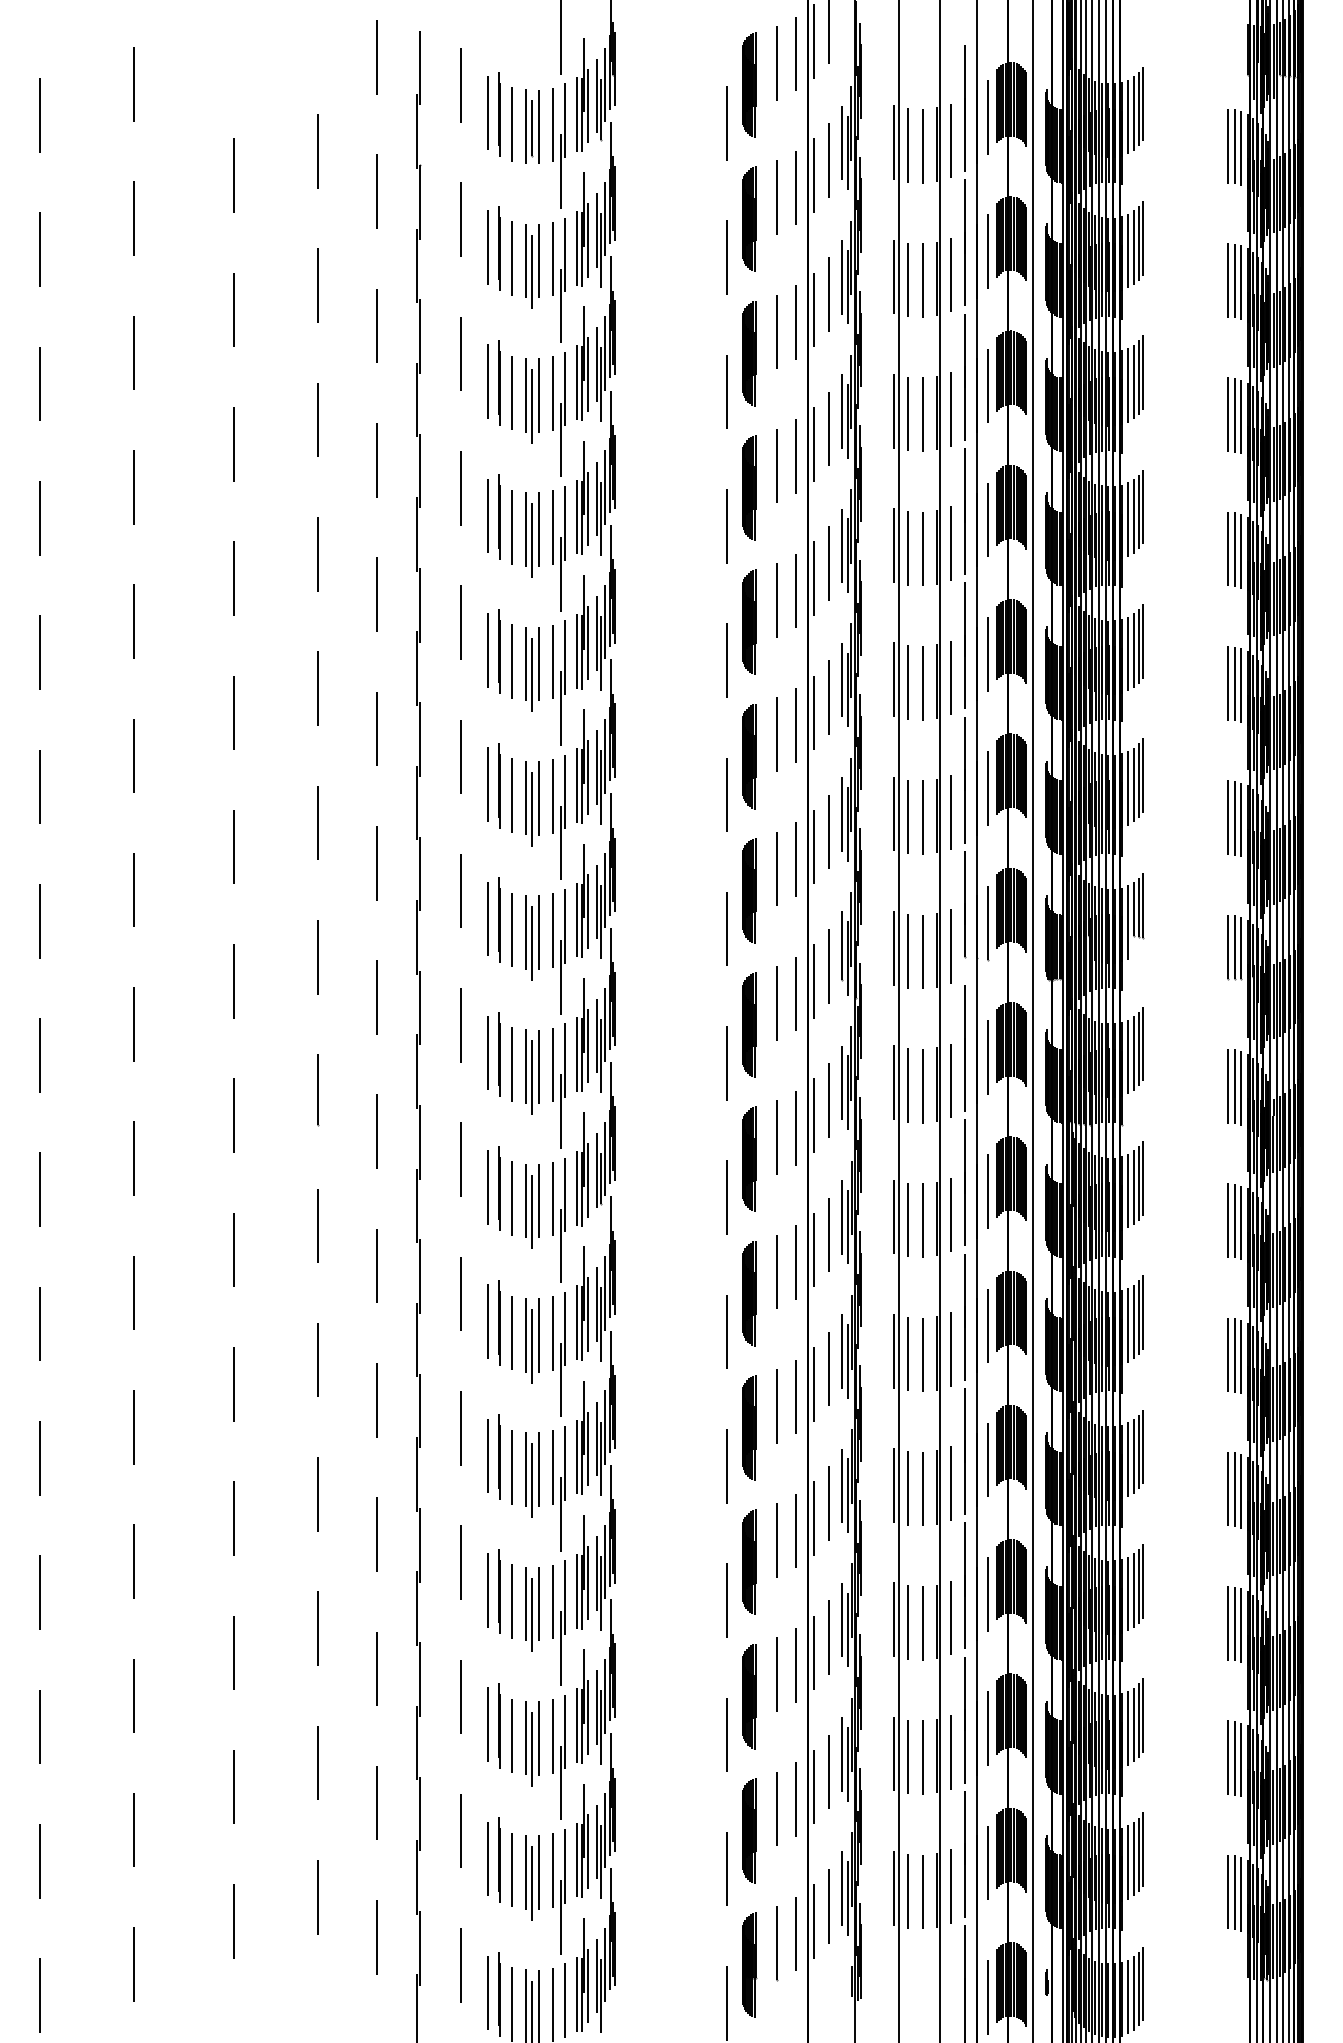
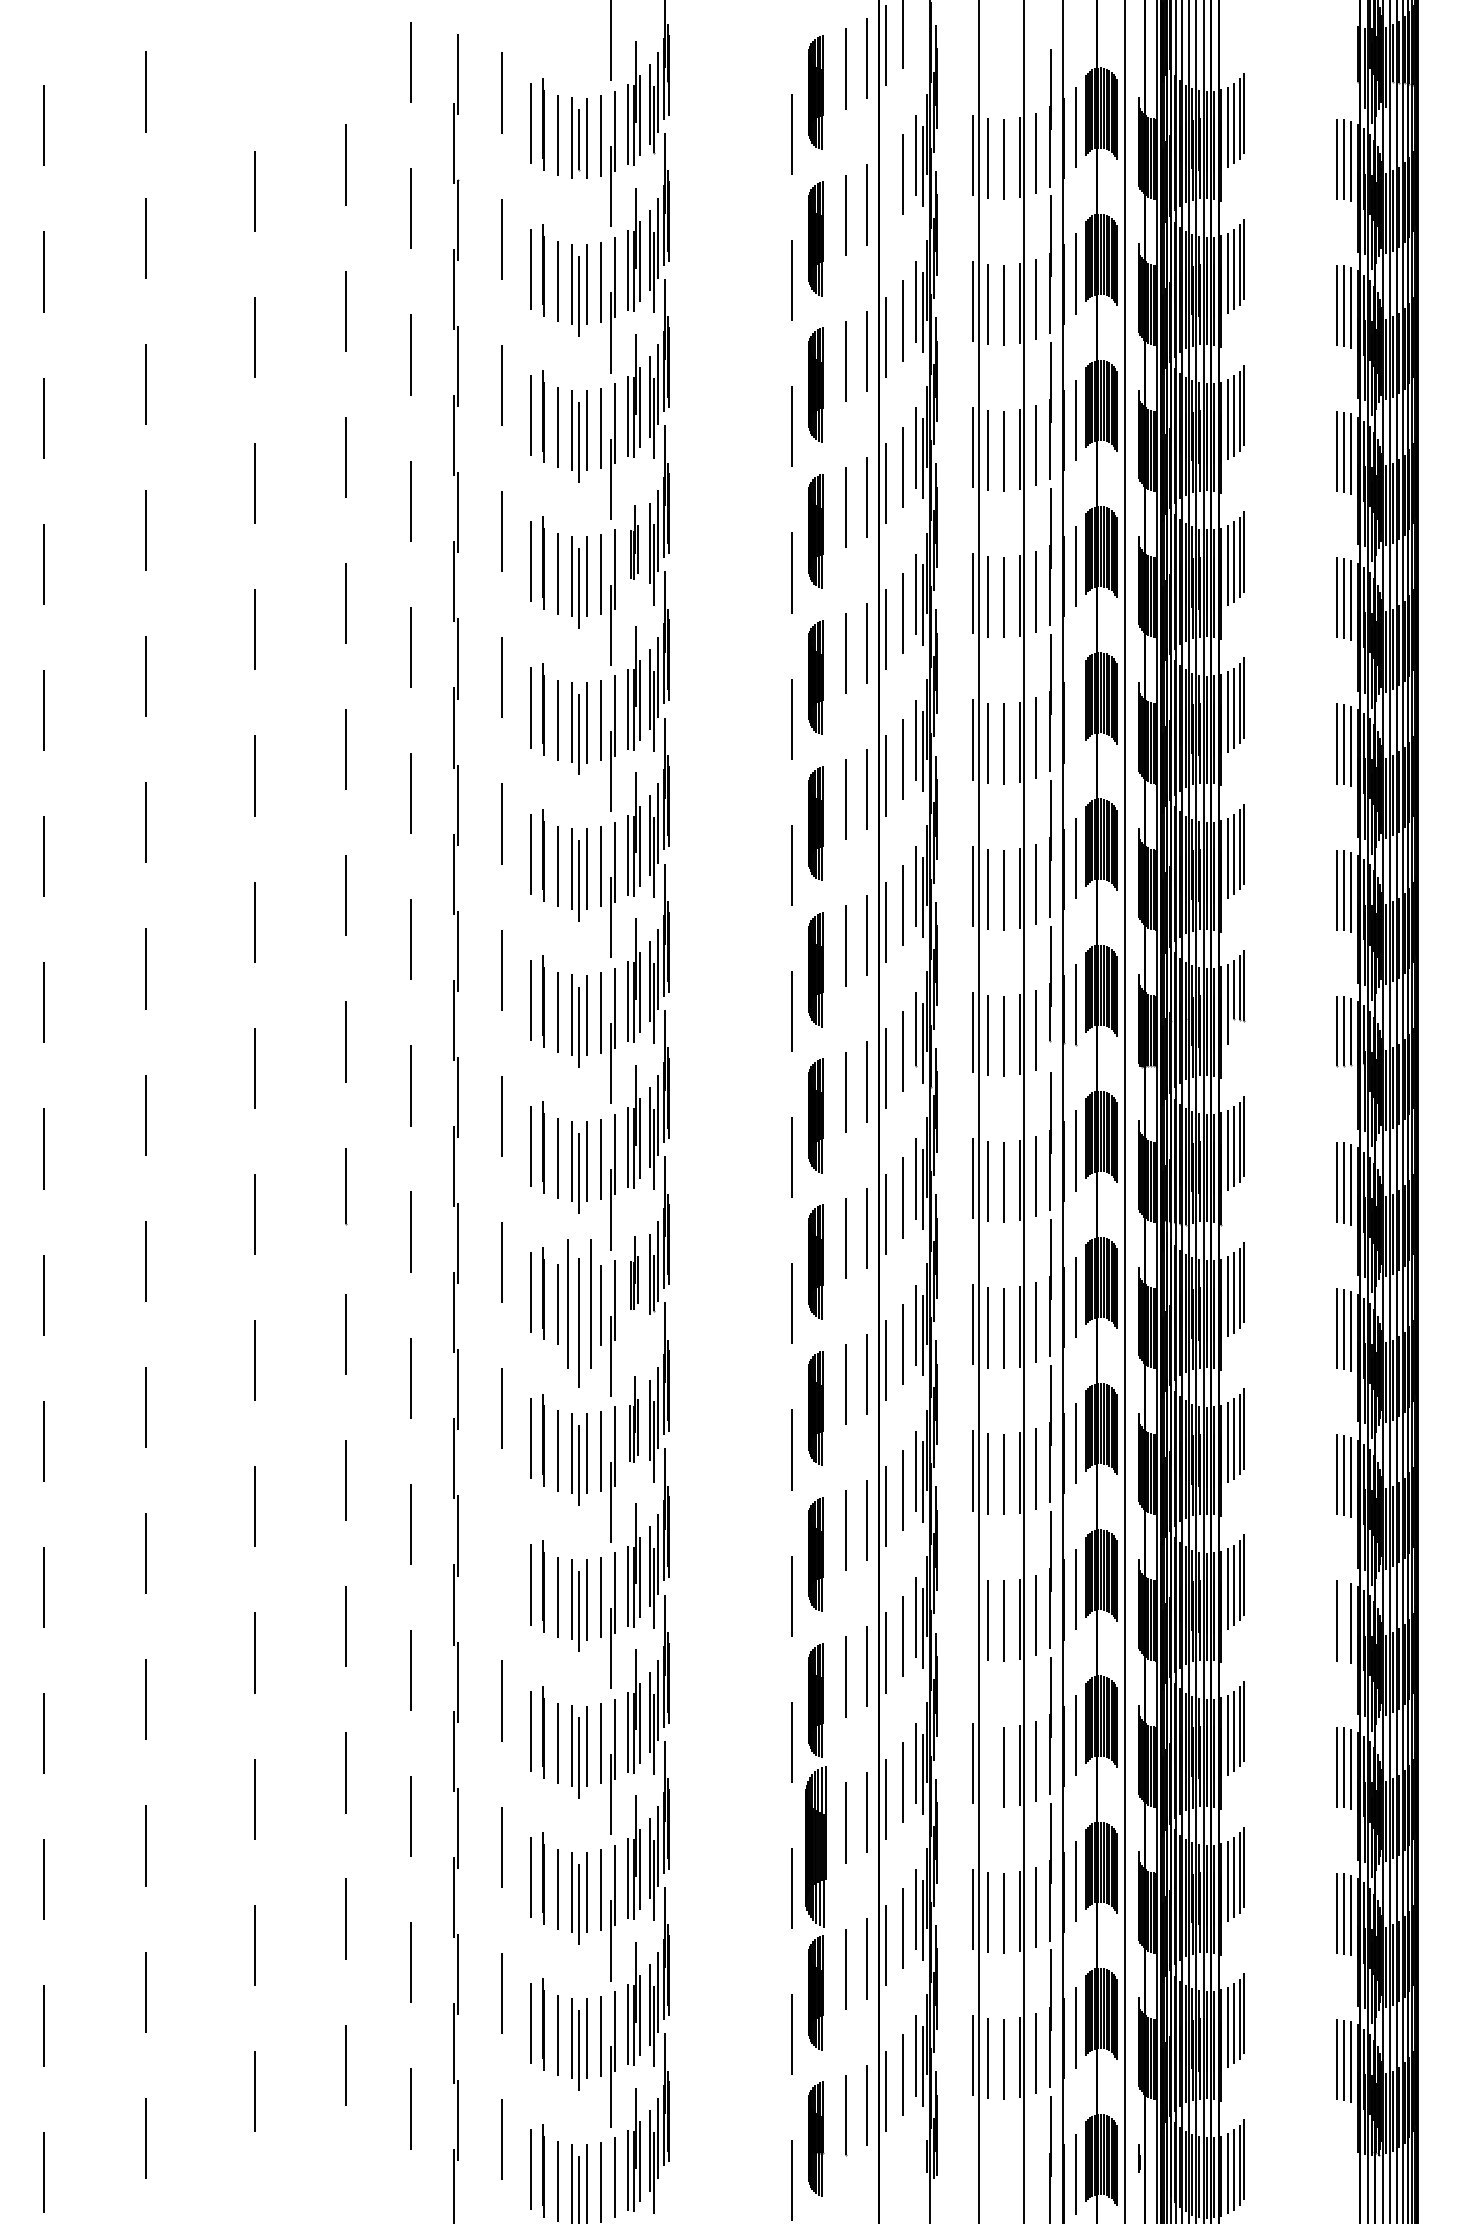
line: (813, 174) -> (885, 190), removed
part: (581, 498) -> (633, 542), size x0.6
line: (987, 654) -> (1075, 712), removed
part: (581, 1168) -> (633, 1272), size x0.6
part: (532, 1206) -> (579, 1313), size x1.6
part: (581, 1304) -> (633, 1419), size x0.7
line: (460, 1428) -> (501, 1554), removed
line: (893, 1484) -> (972, 1616), removed
line: (1235, 1489) -> (1344, 1621), removed
line: (908, 1622) -> (988, 1766), removed
part: (749, 1696) -> (815, 1846), size x1.4

